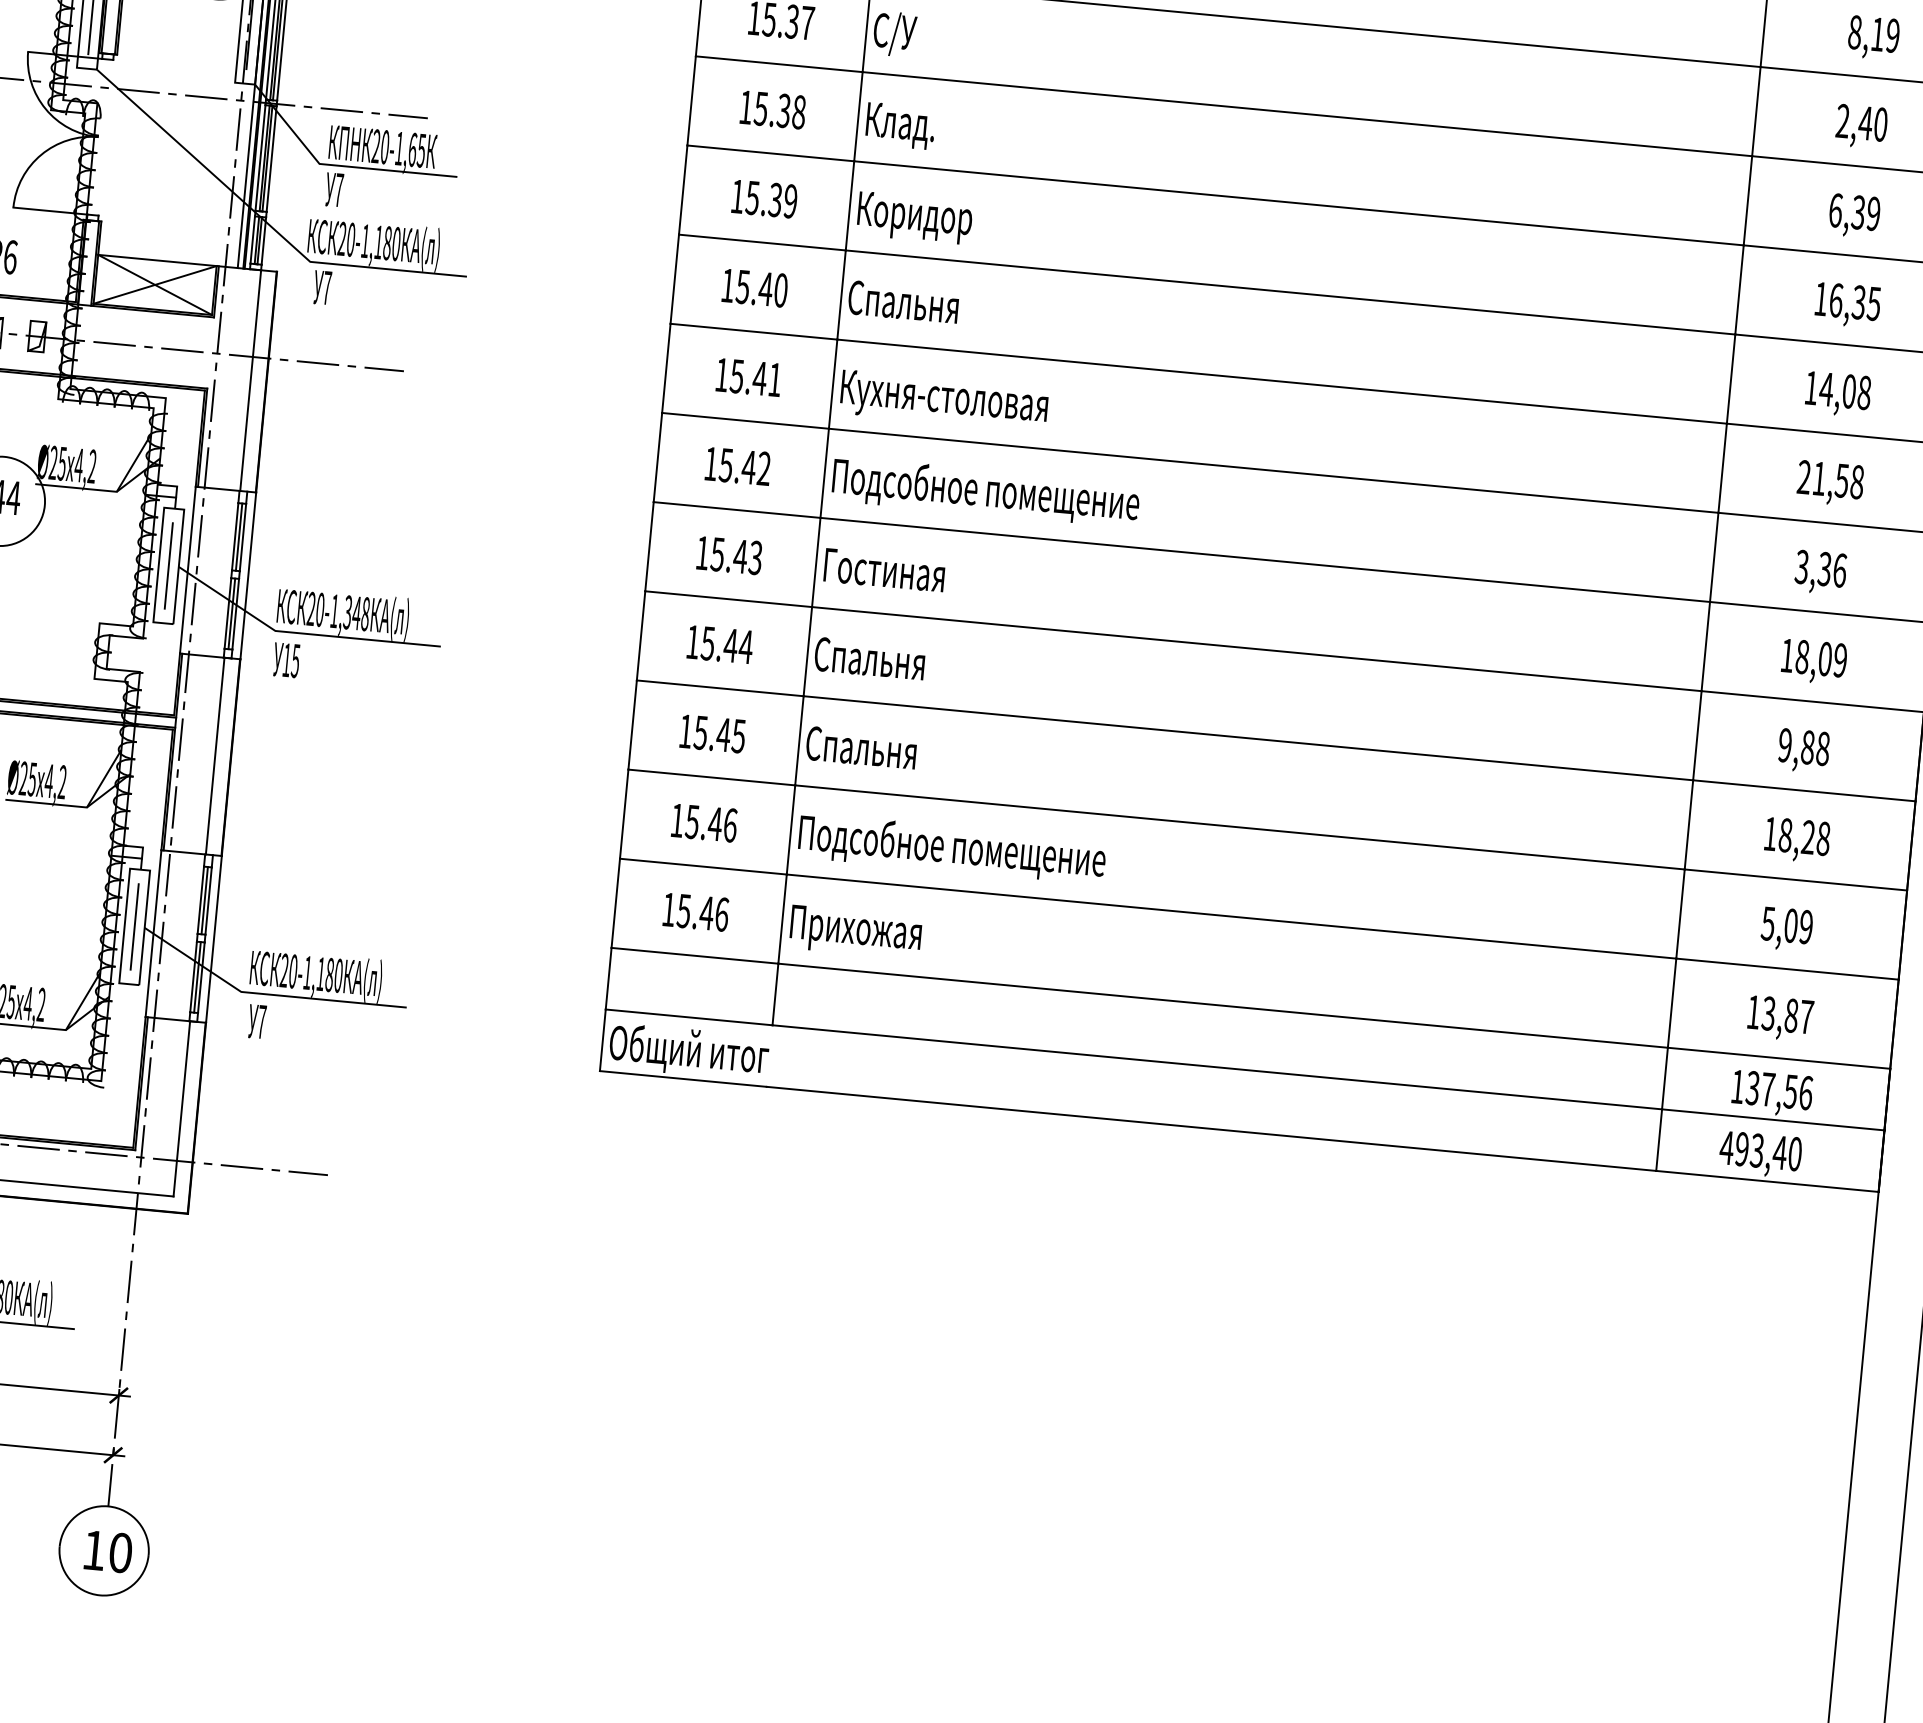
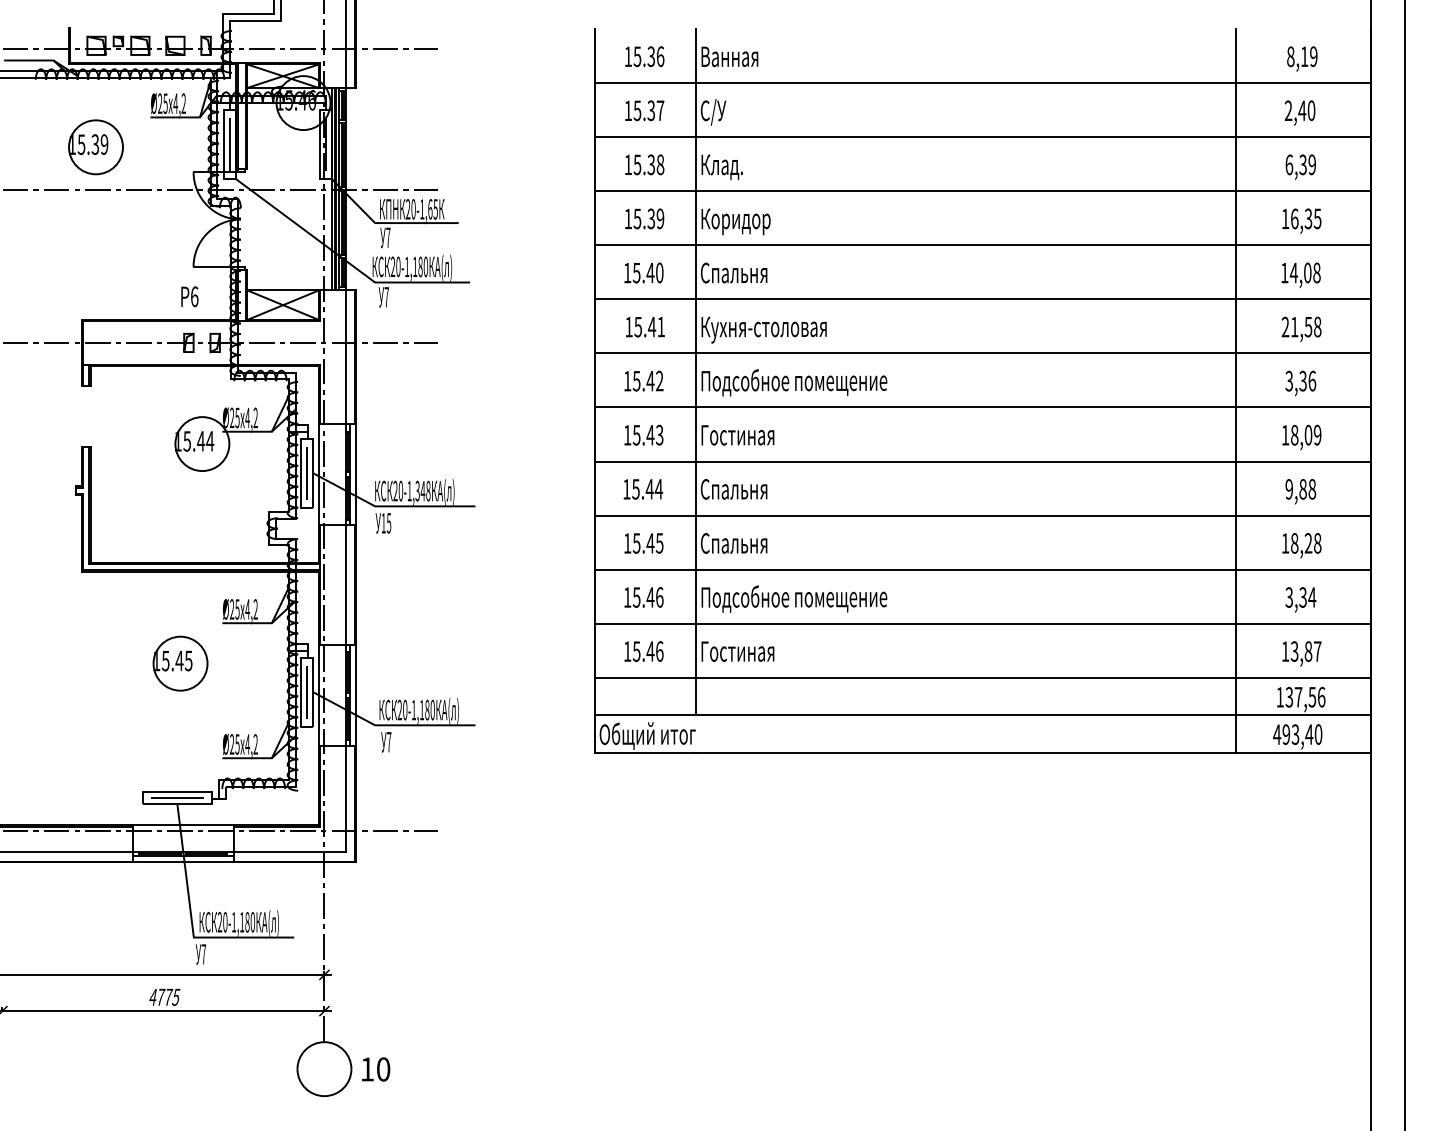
text: (1786, 925) -> (1300, 597), 5,09 -> 3,34
text: (861, 932) -> (744, 654), Прихожая -> Гостиная
text: (109, 1551) -> (376, 1069), moved

